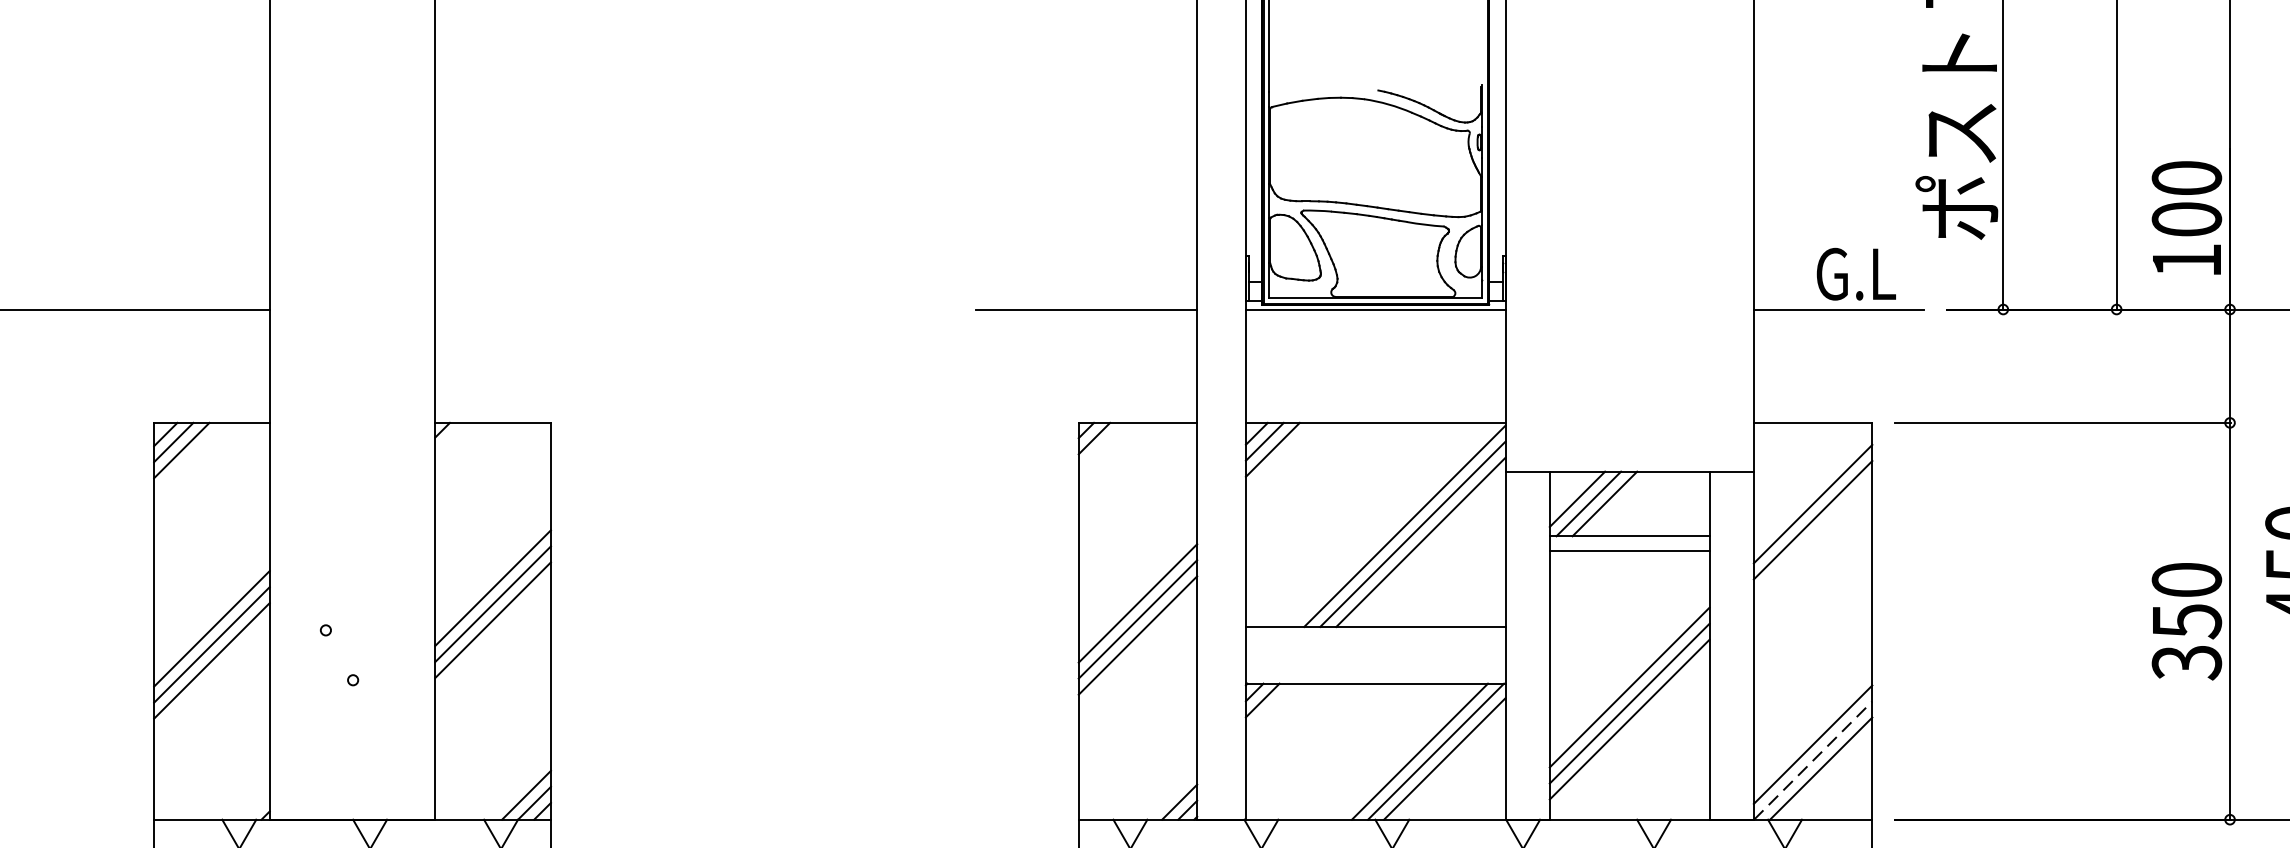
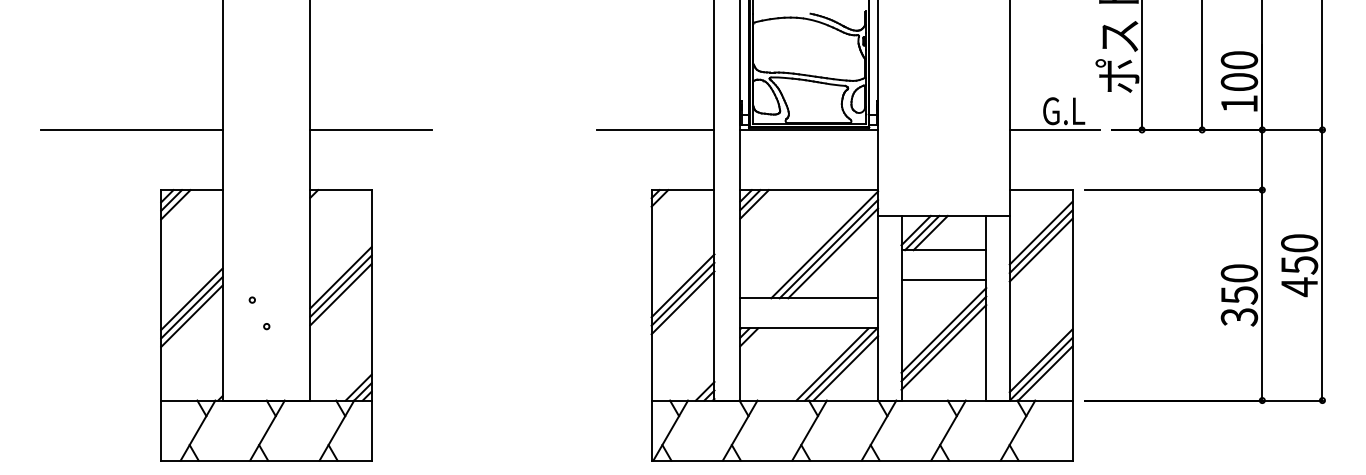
line: (548, 308) -> (370, 129), added
line: (1811, 534) -> (1040, 249), added
line: (1628, 551) -> (943, 280), moved
line: (1813, 759) -> (1041, 368), dashed -> solid

